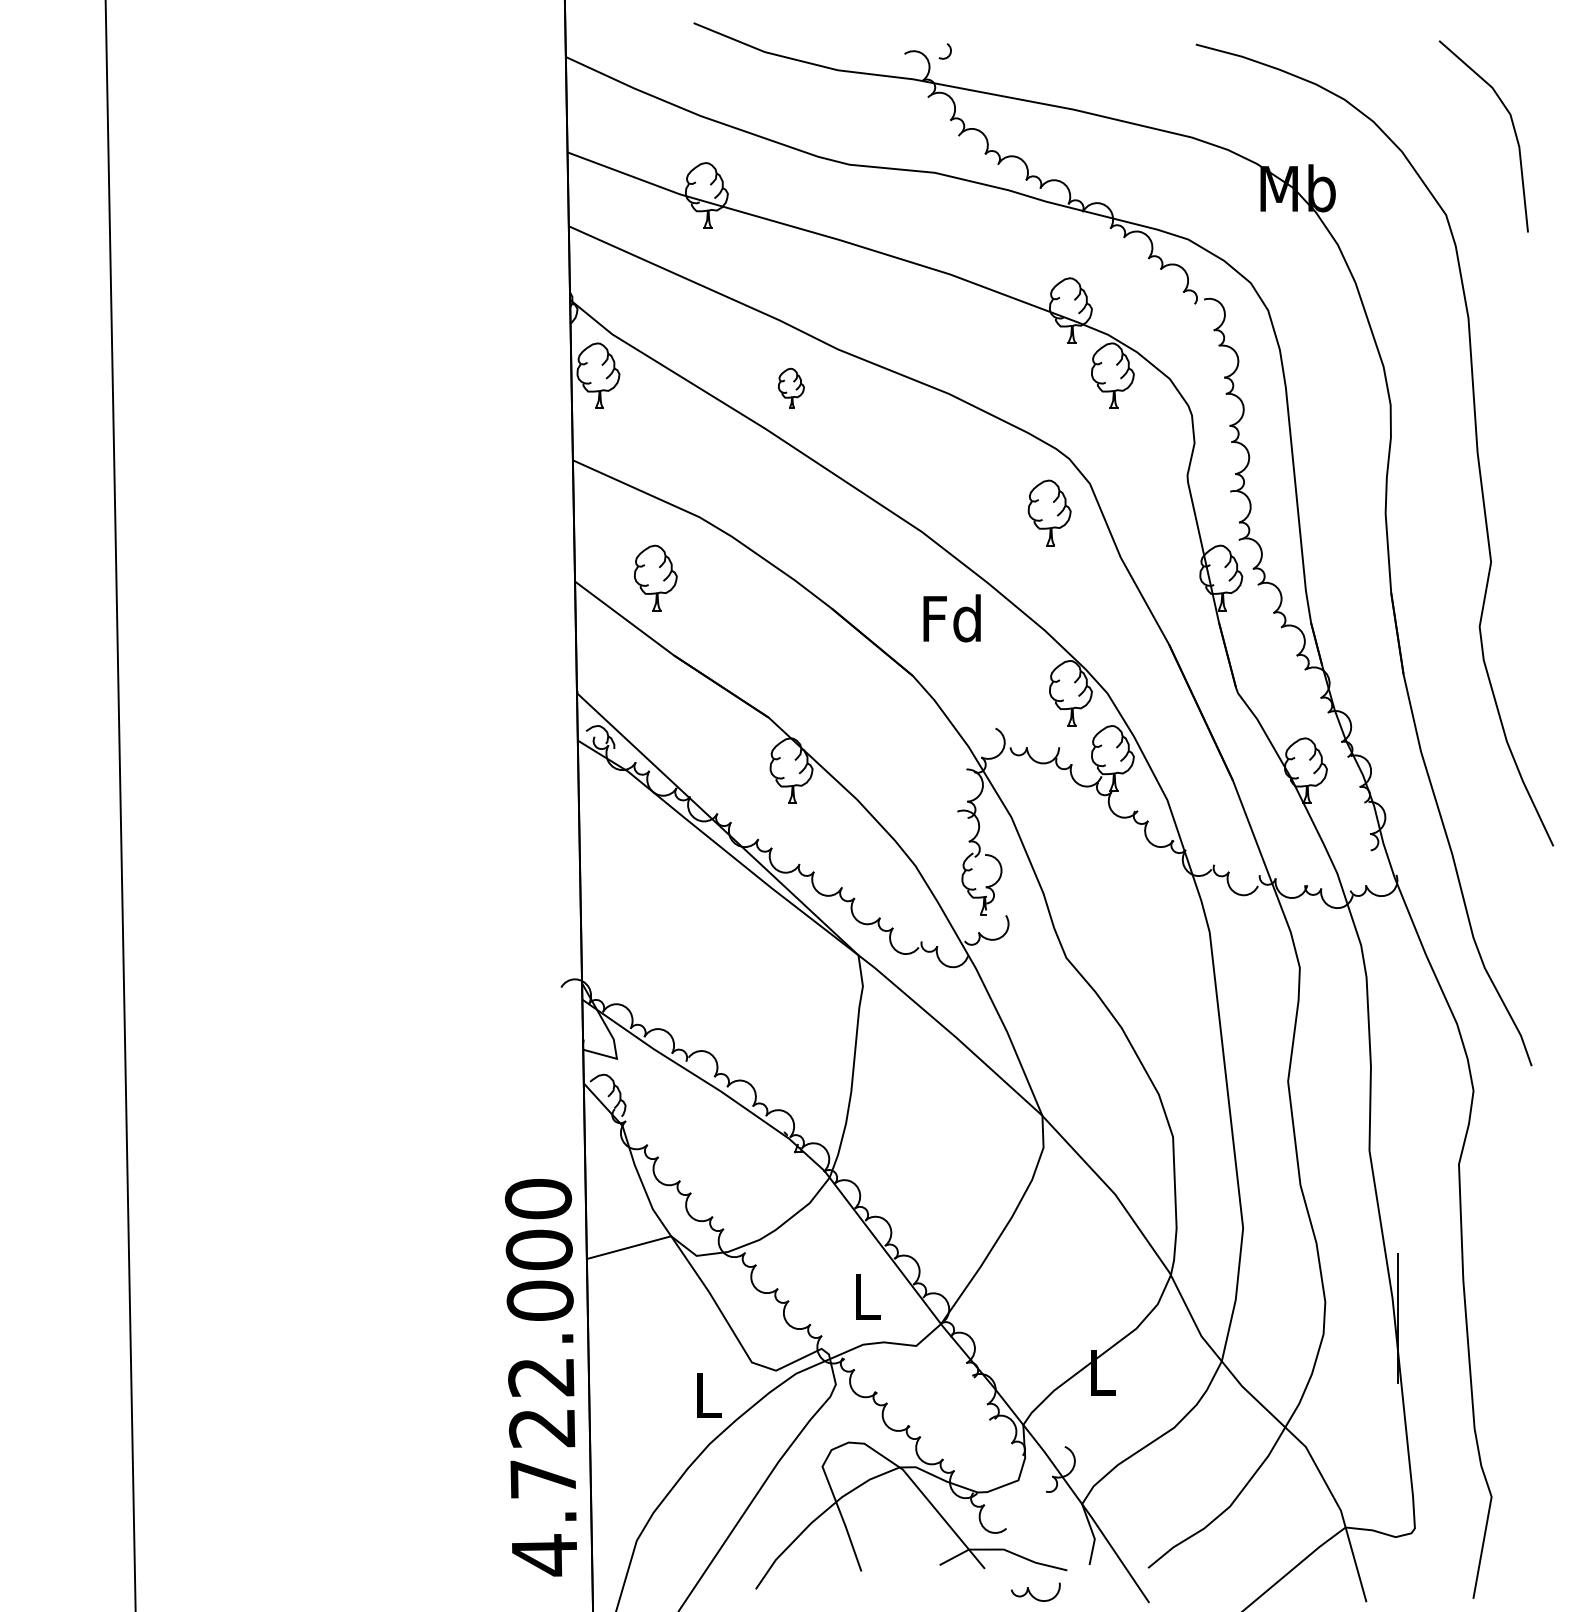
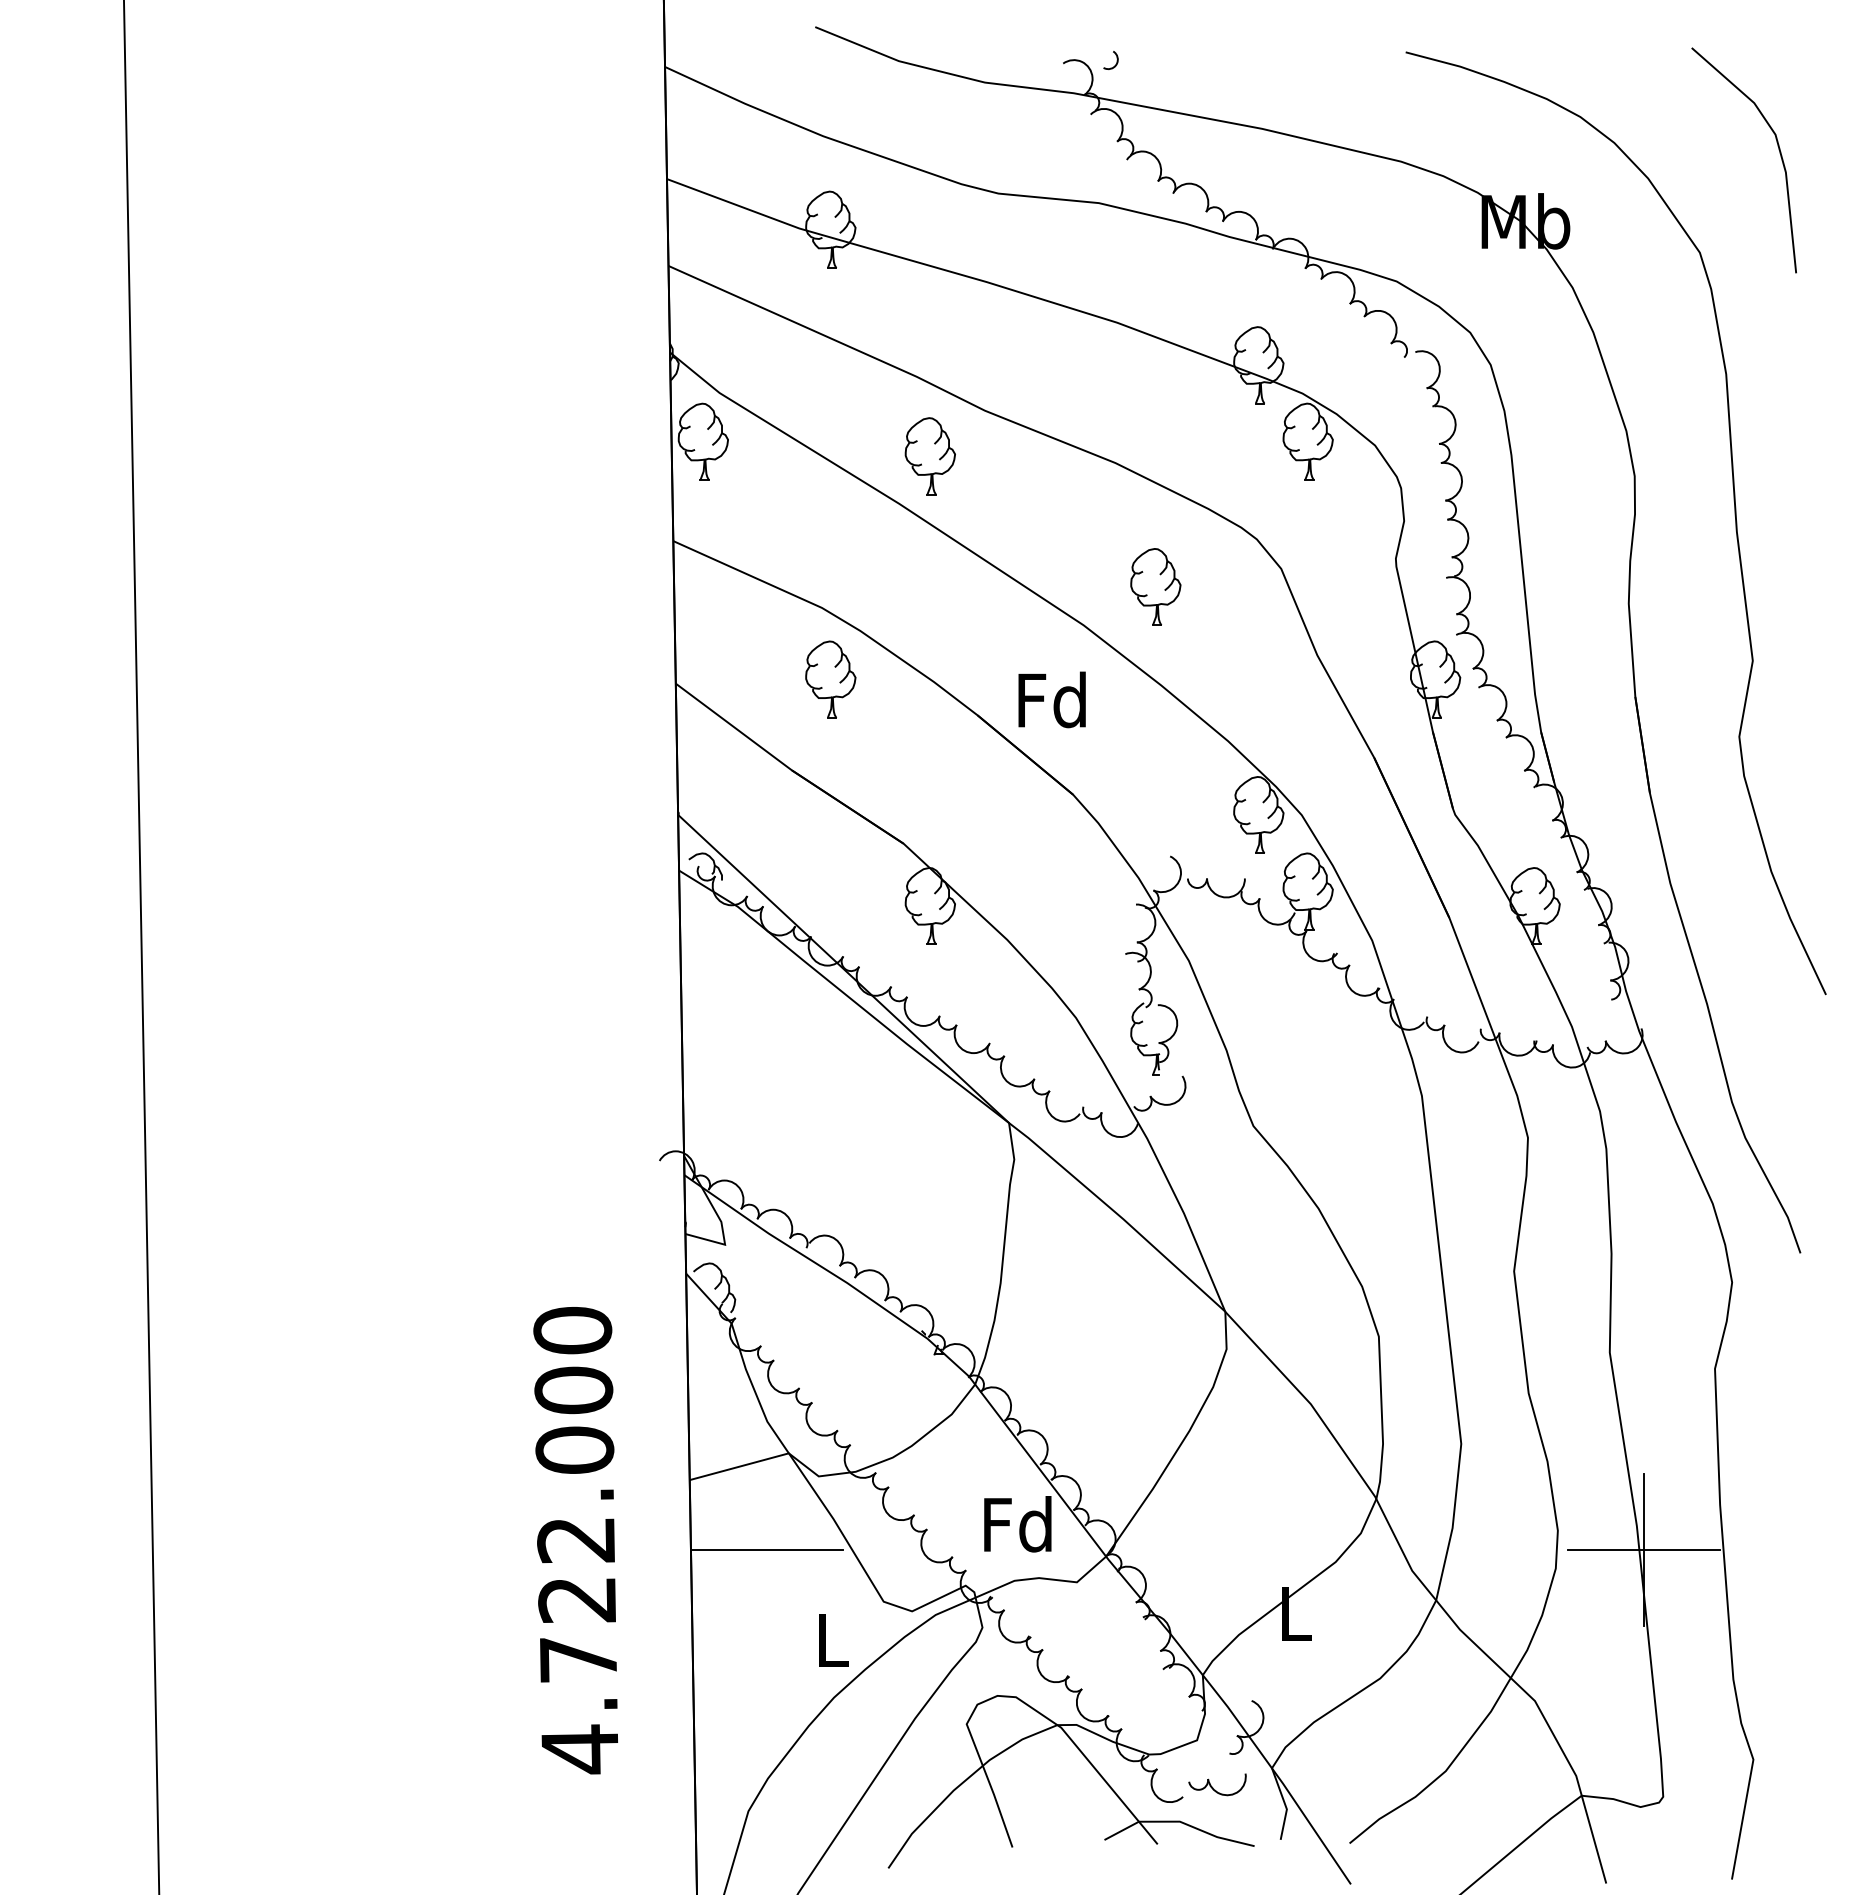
part: (790, 388) -> (929, 456), size x1.67
part: (1049, 512) -> (1155, 586), moved
part: (655, 578) -> (830, 679), moved
text: (951, 618) -> (1051, 699), moved
text: (865, 1296) -> (1017, 1524), L -> Fd
line: (652, 1318) -> (766, 1550), added
line: (1398, 1318) -> (1643, 1550), added
text: (540, 1377) -> (575, 1540), moved
part: (1035, 1591) -> (1217, 1784), moved

